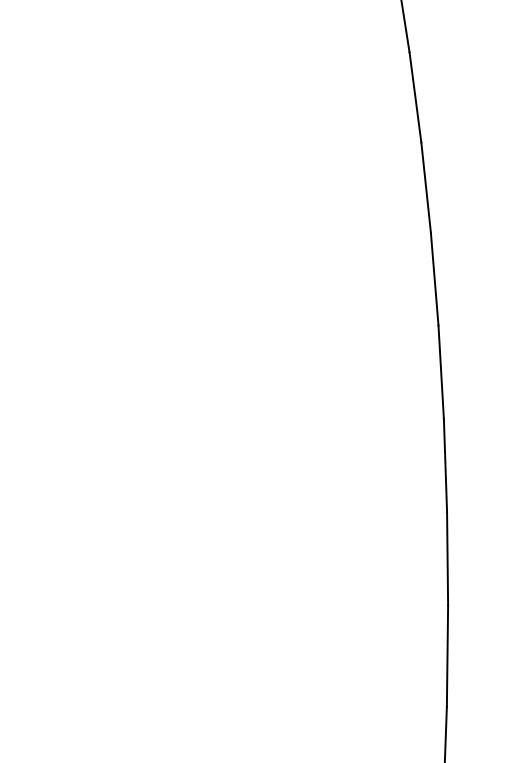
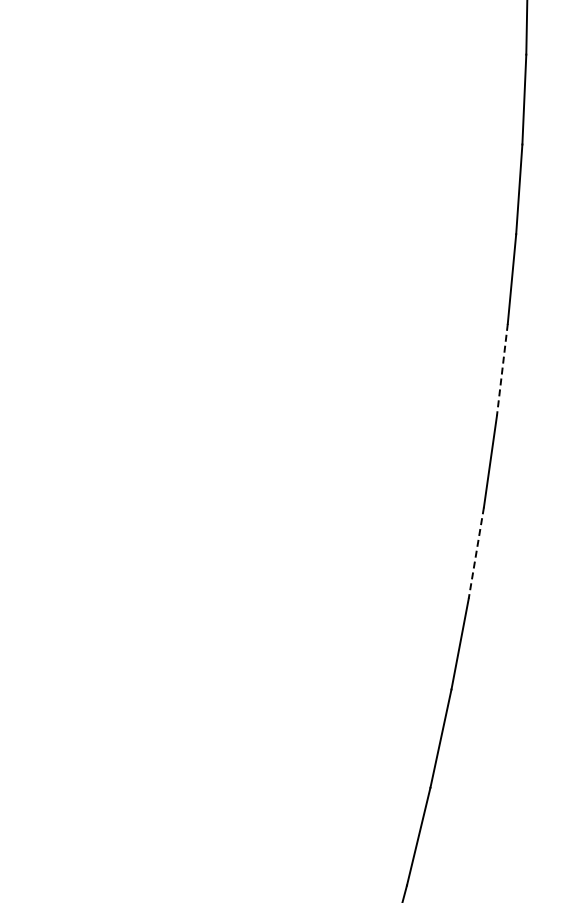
line: (434, 279) -> (502, 370), solid -> dashed
line: (445, 465) -> (476, 553), solid -> dashed

